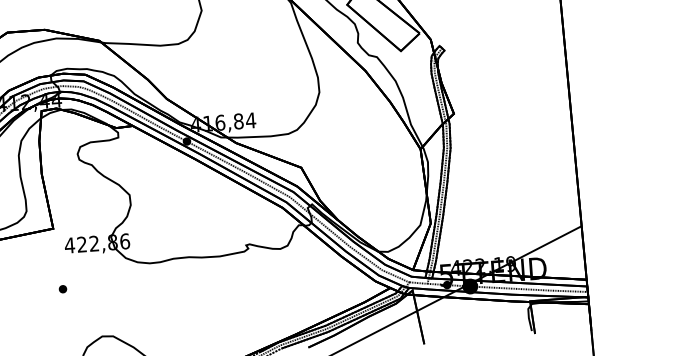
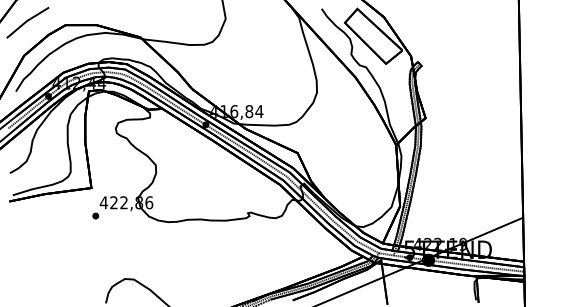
part: (62, 288) -> (95, 215), moved

